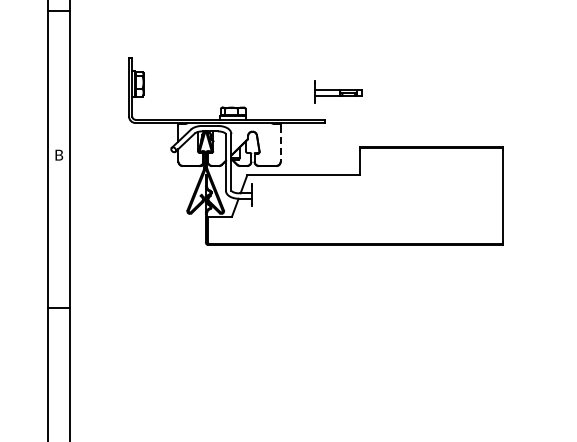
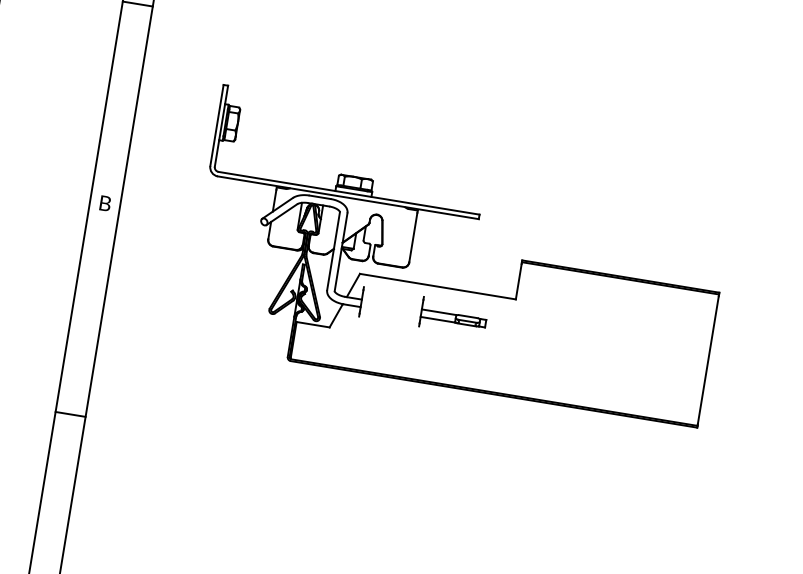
part: (338, 91) -> (453, 316), moved
line: (280, 143) -> (413, 237), dashed -> solid

